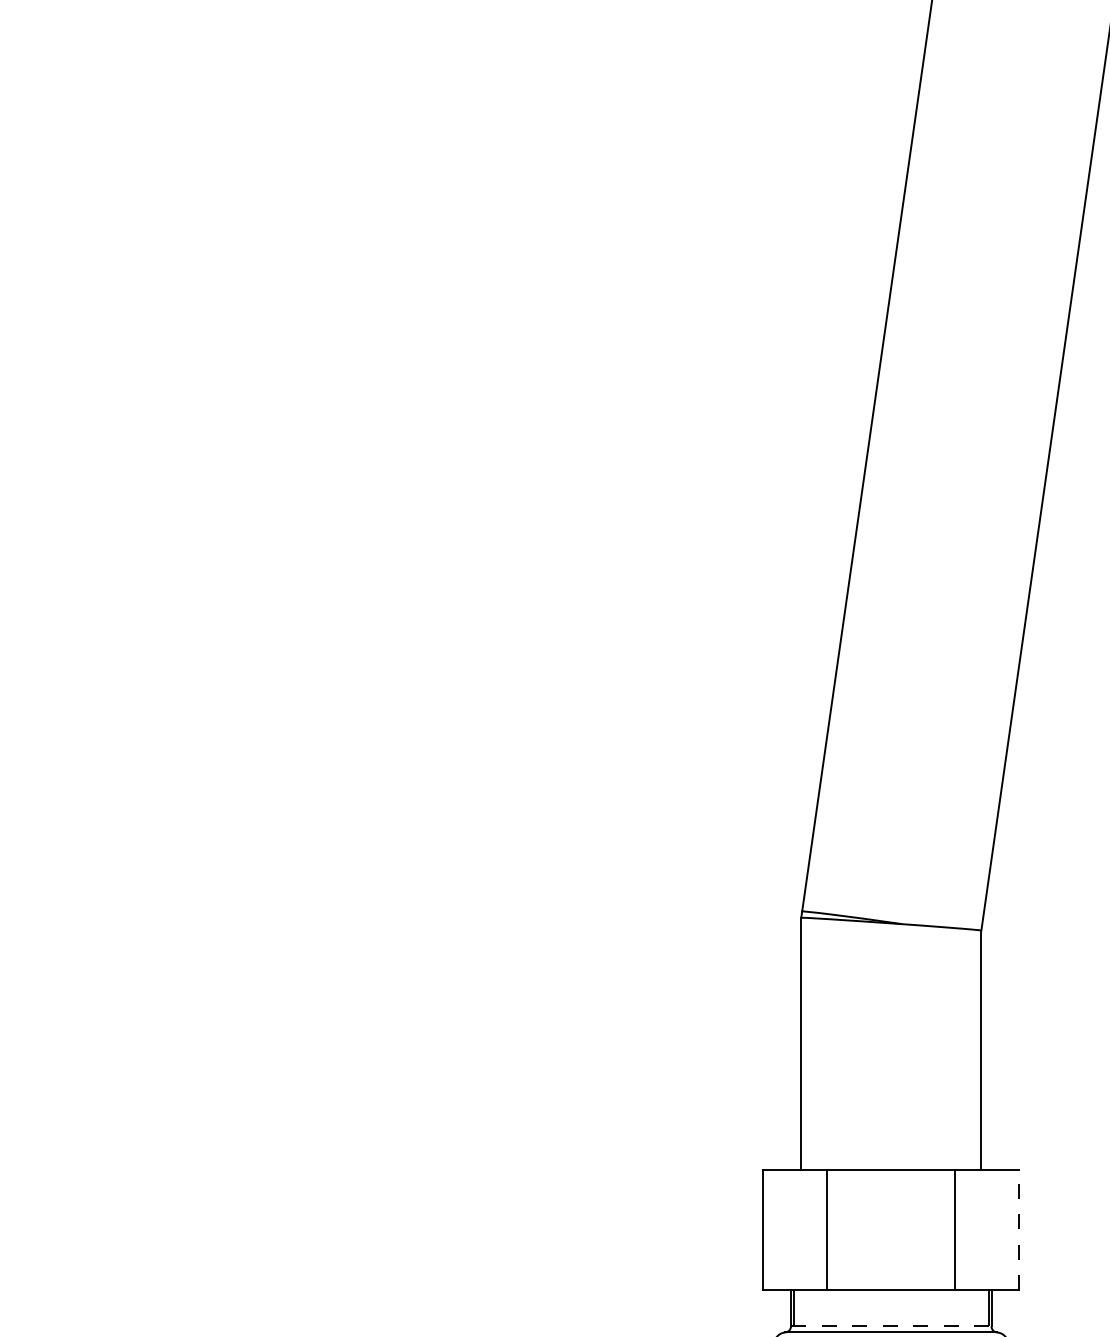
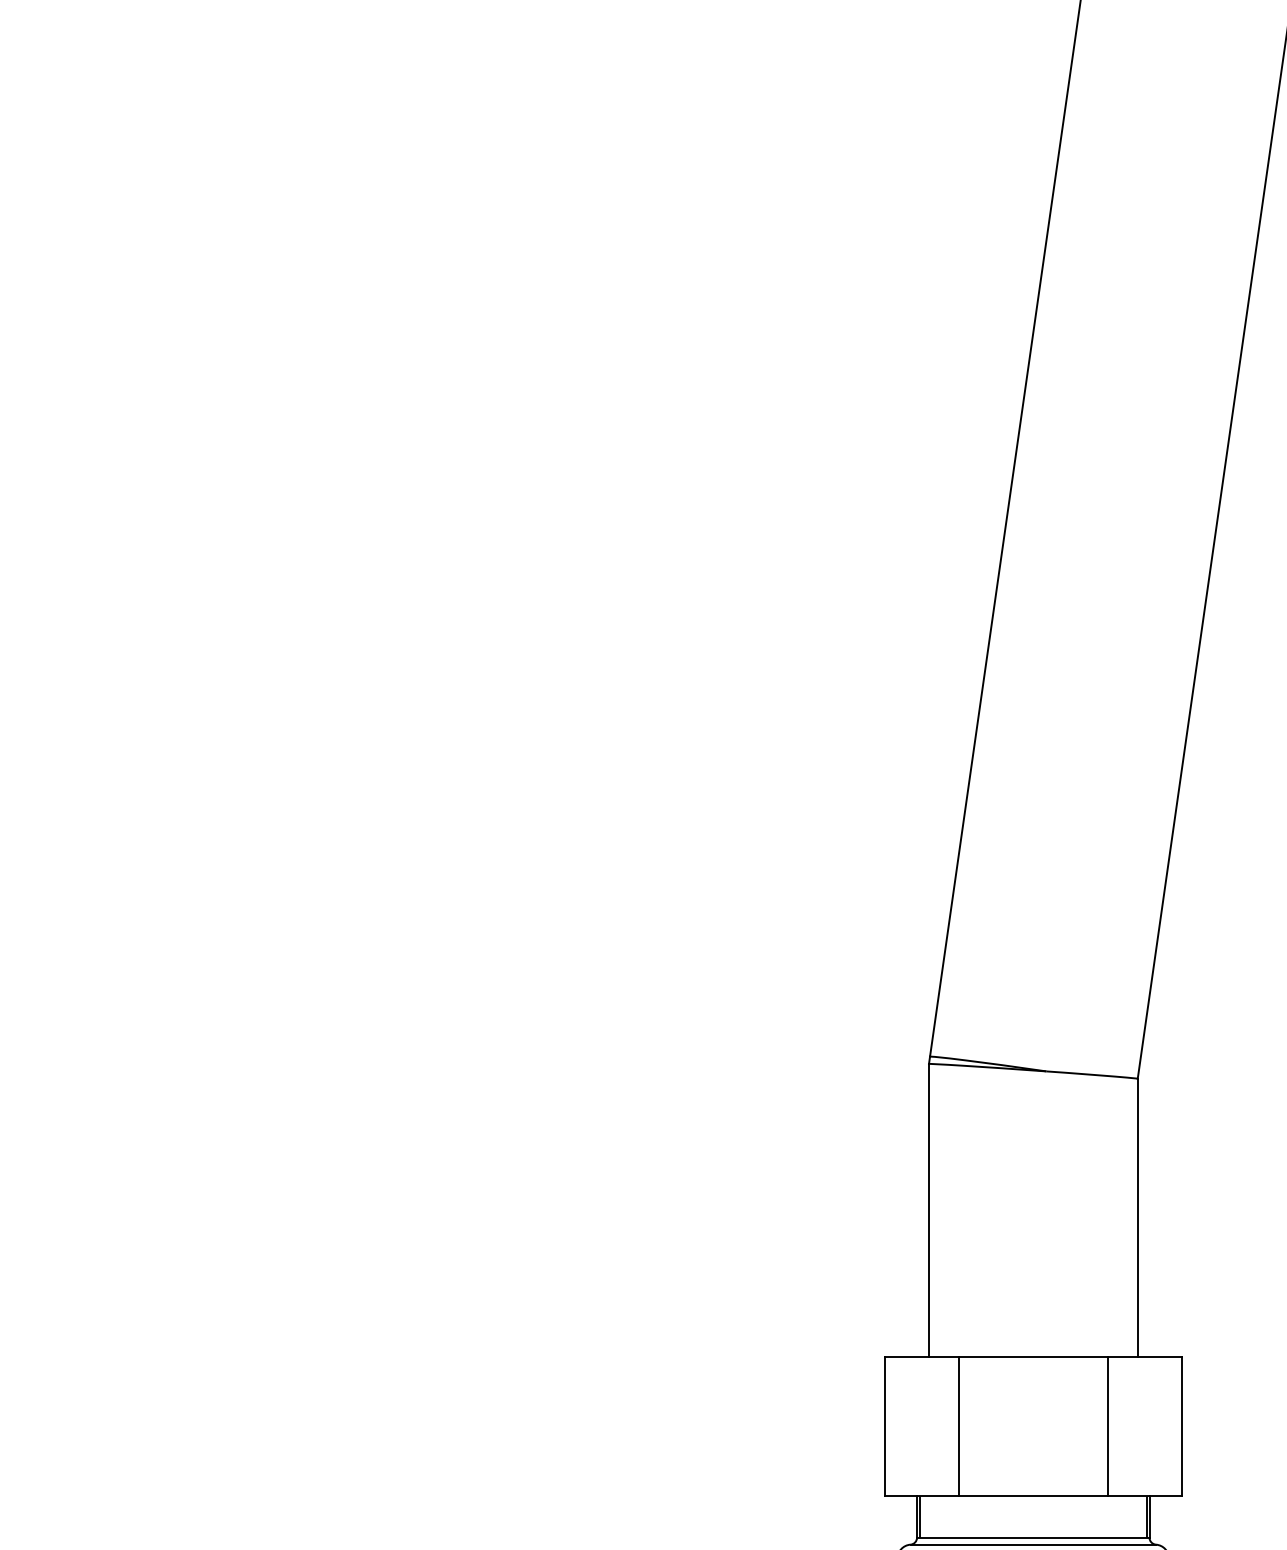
line: (1019, 1229) -> (1181, 1425), dashed -> solid
line: (891, 1326) -> (1033, 1537), dashed -> solid

